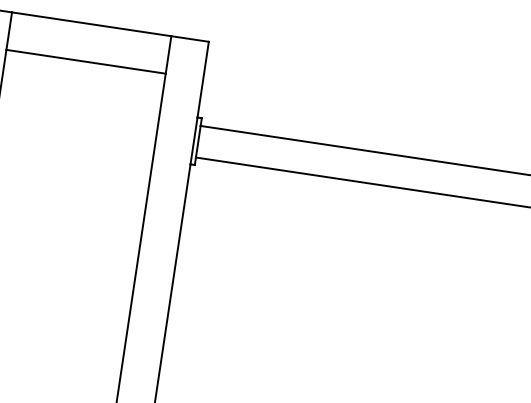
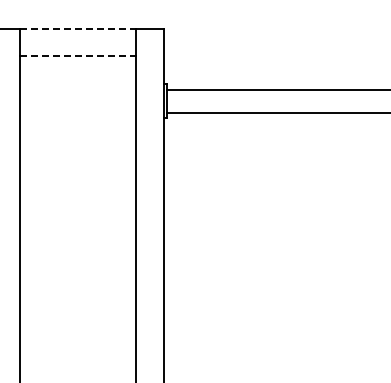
line: (92, 24) -> (78, 28), solid -> dashed
line: (86, 62) -> (78, 56), solid -> dashed

